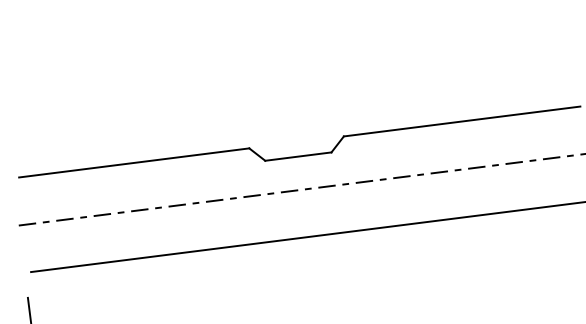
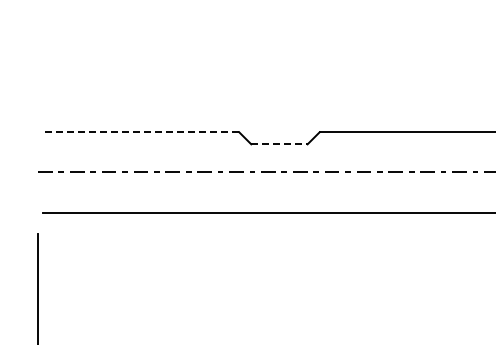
line: (298, 156) -> (279, 144), solid -> dashed
line: (134, 163) -> (141, 132), solid -> dashed

